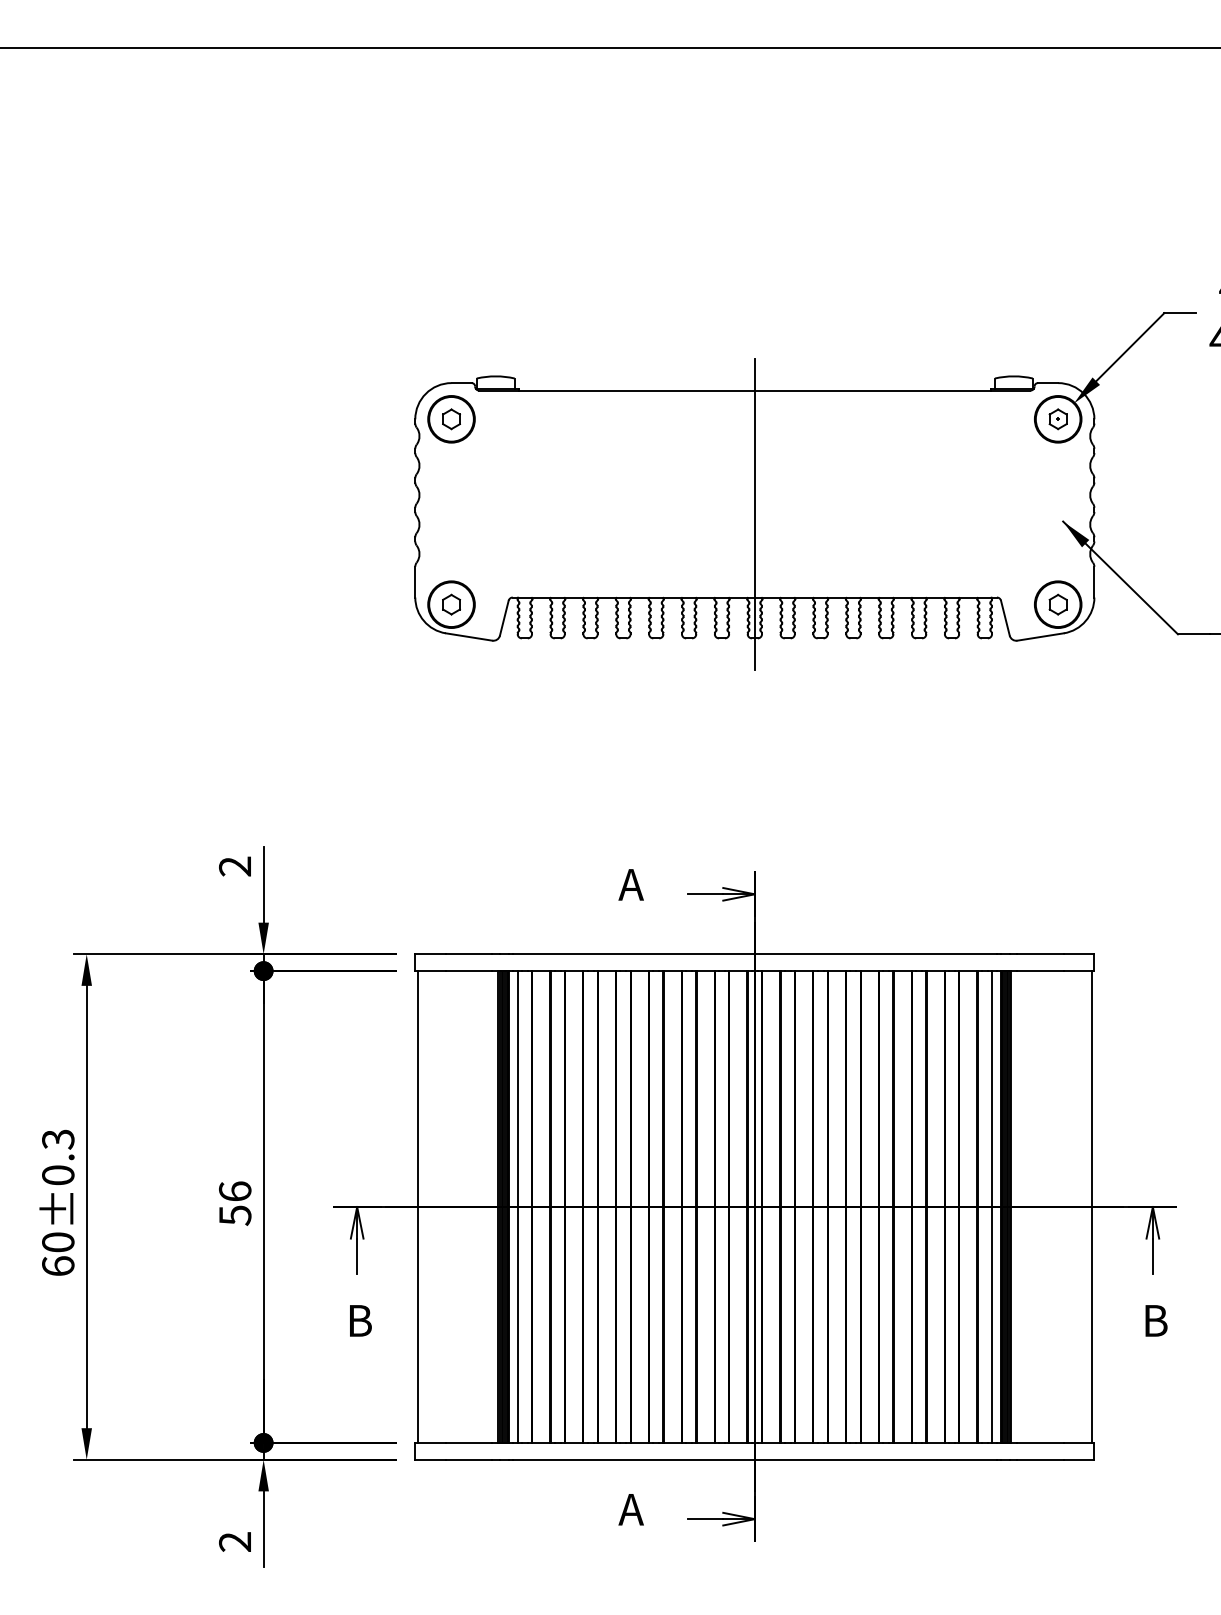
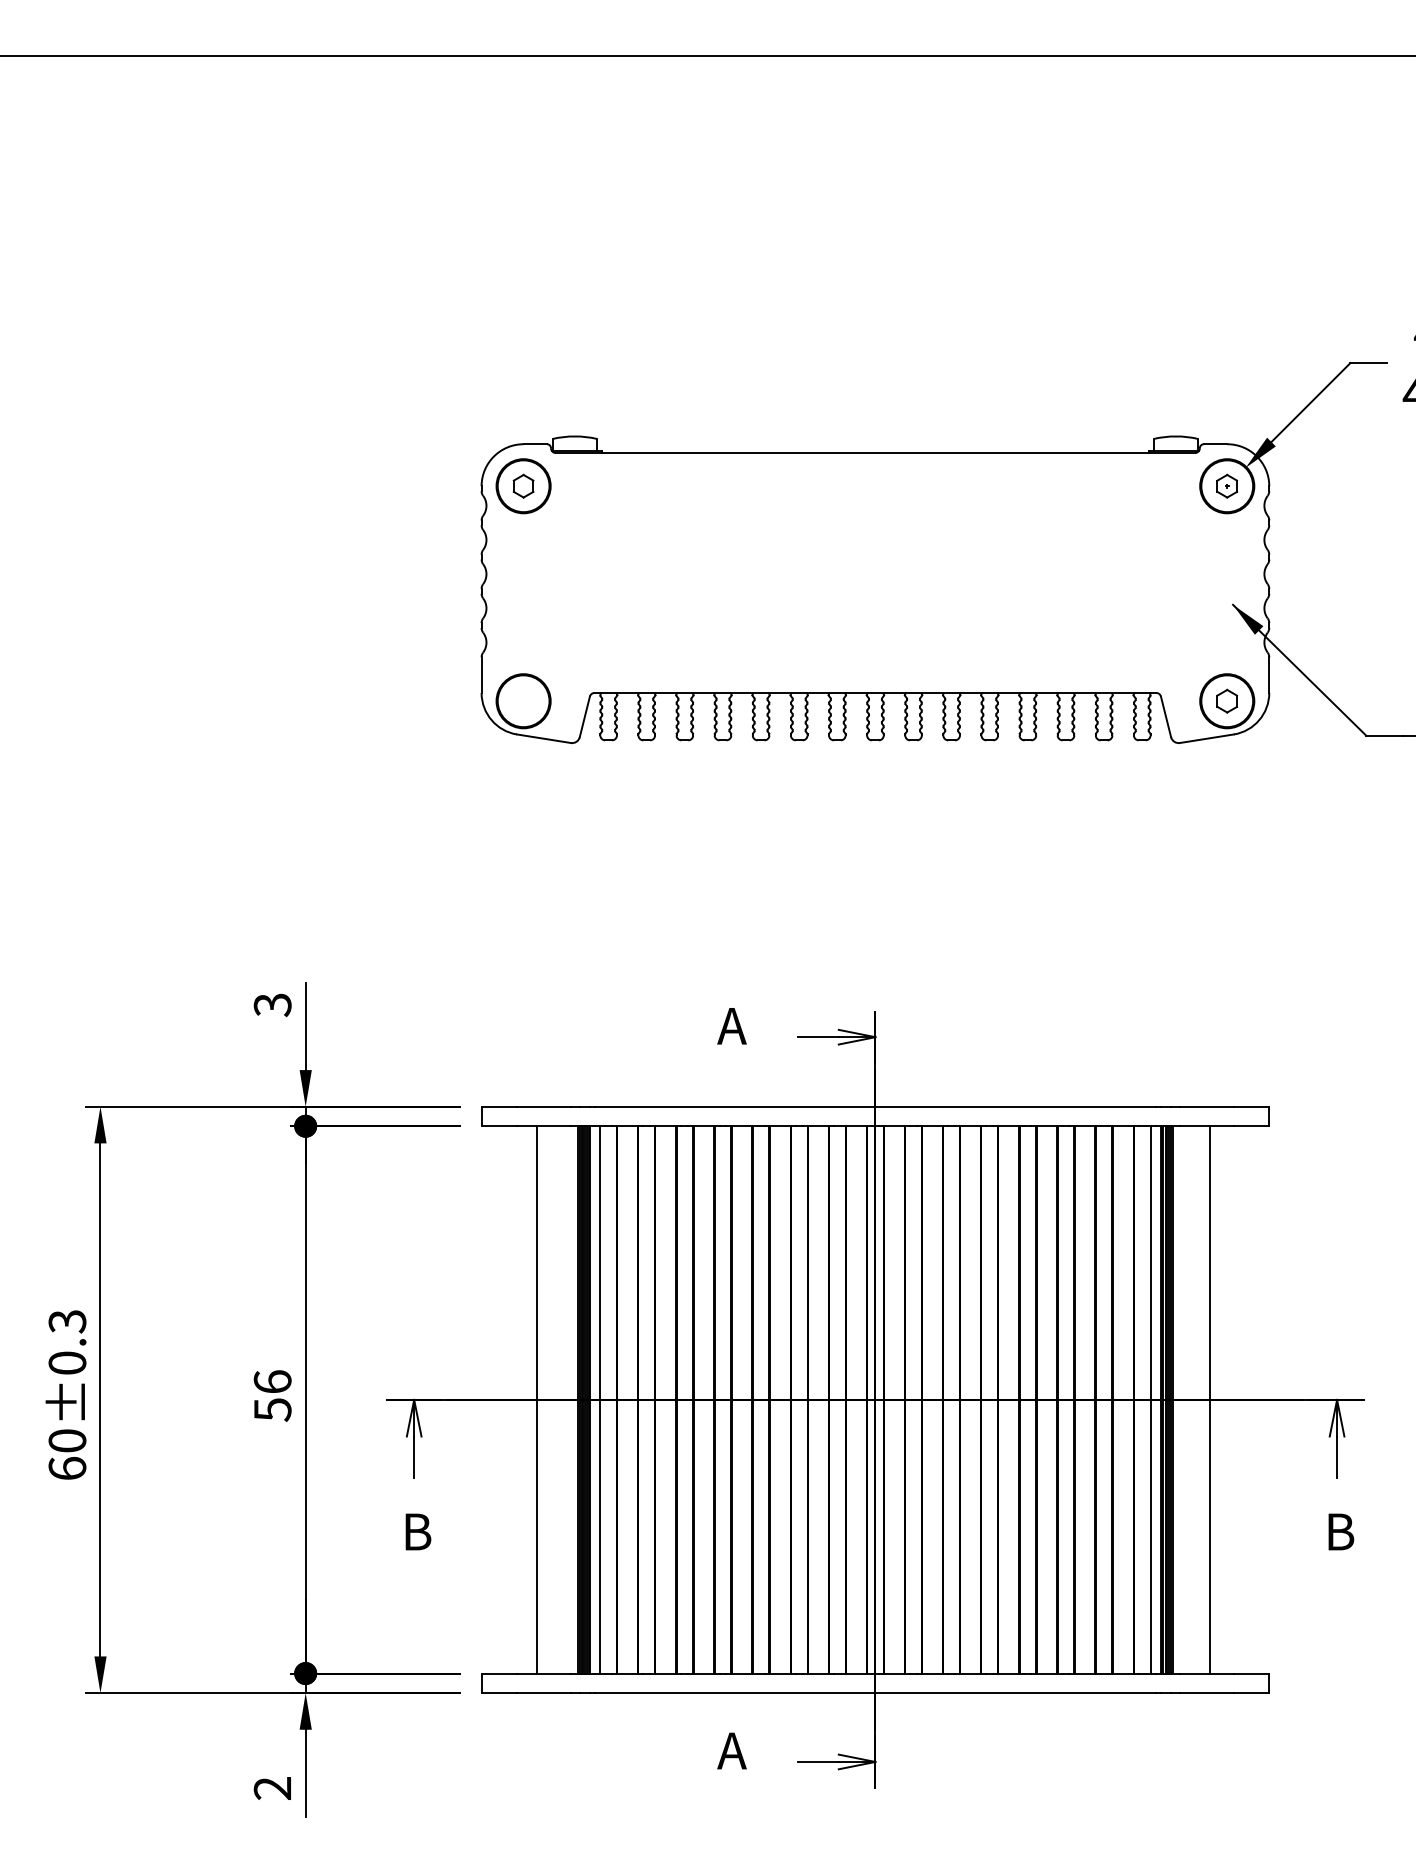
line: (754, 514) -> (875, 596), removed
part: (451, 604) -> (523, 701), removed
text: (235, 866) -> (273, 1004), 2 -> 3
line: (417, 1206) -> (536, 1399), moved
line: (1091, 1206) -> (1209, 1399), moved

